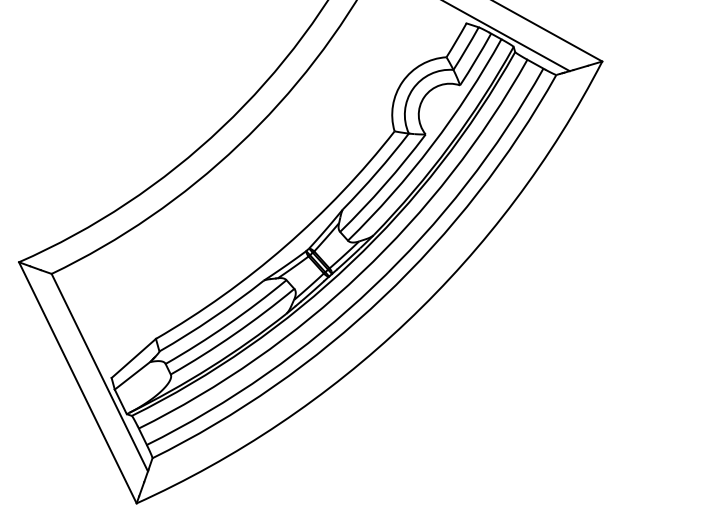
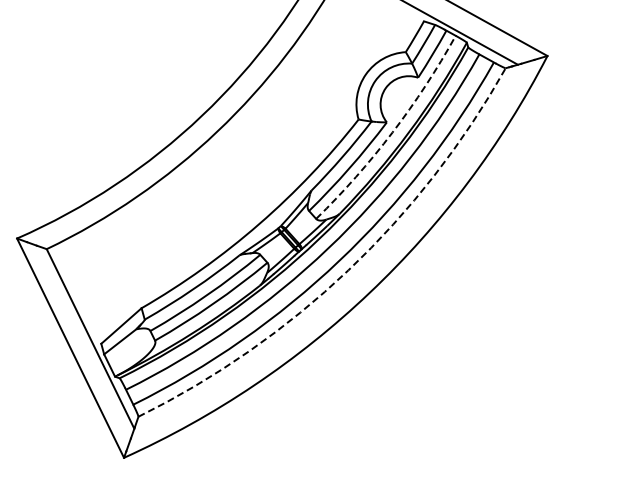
arc: (431, 145) -> (392, 132), solid -> dashed
arc: (383, 297) -> (348, 270), solid -> dashed

